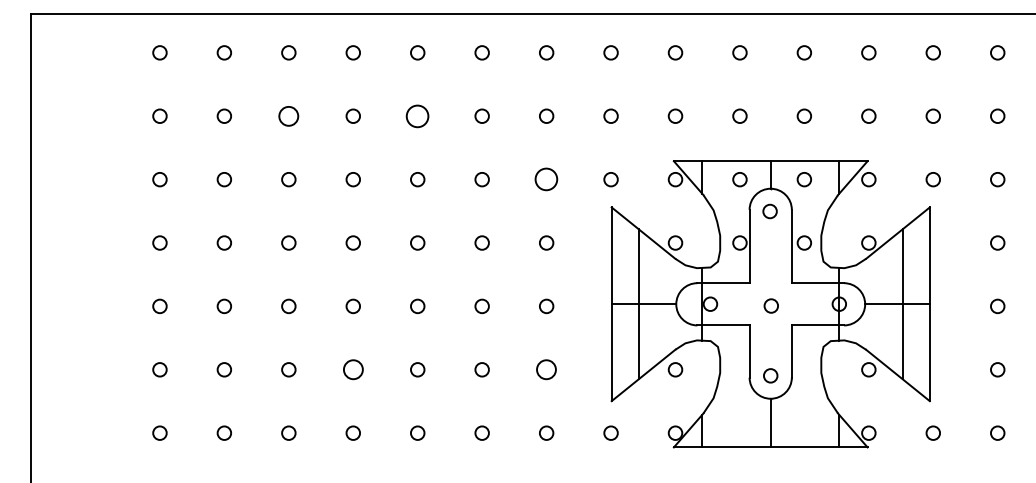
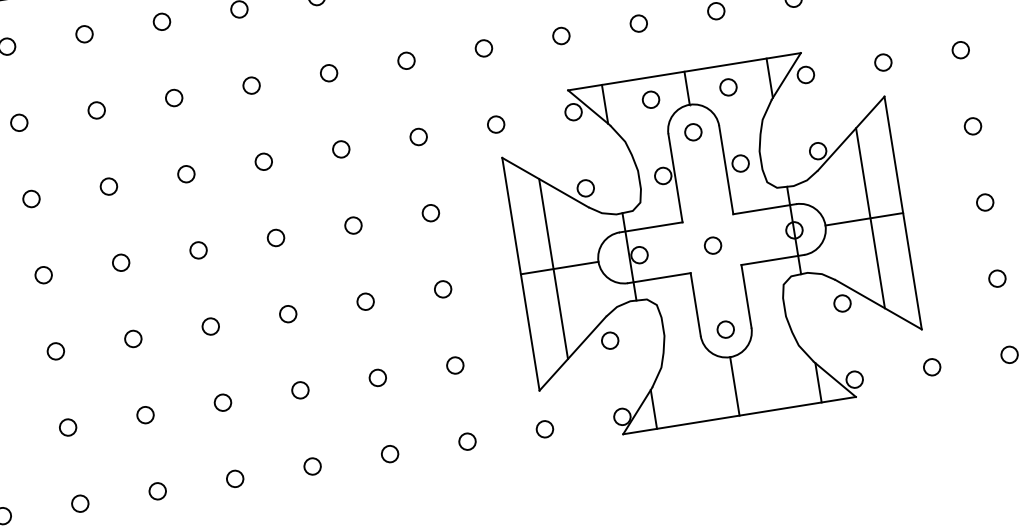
circle: (288, 115) -> (96, 109), size x0.71
circle: (417, 115) -> (251, 84), size x0.62
circle: (546, 179) -> (418, 136), size x0.62
circle: (352, 369) -> (221, 402), size x0.71
circle: (546, 369) -> (455, 365), size x0.71

